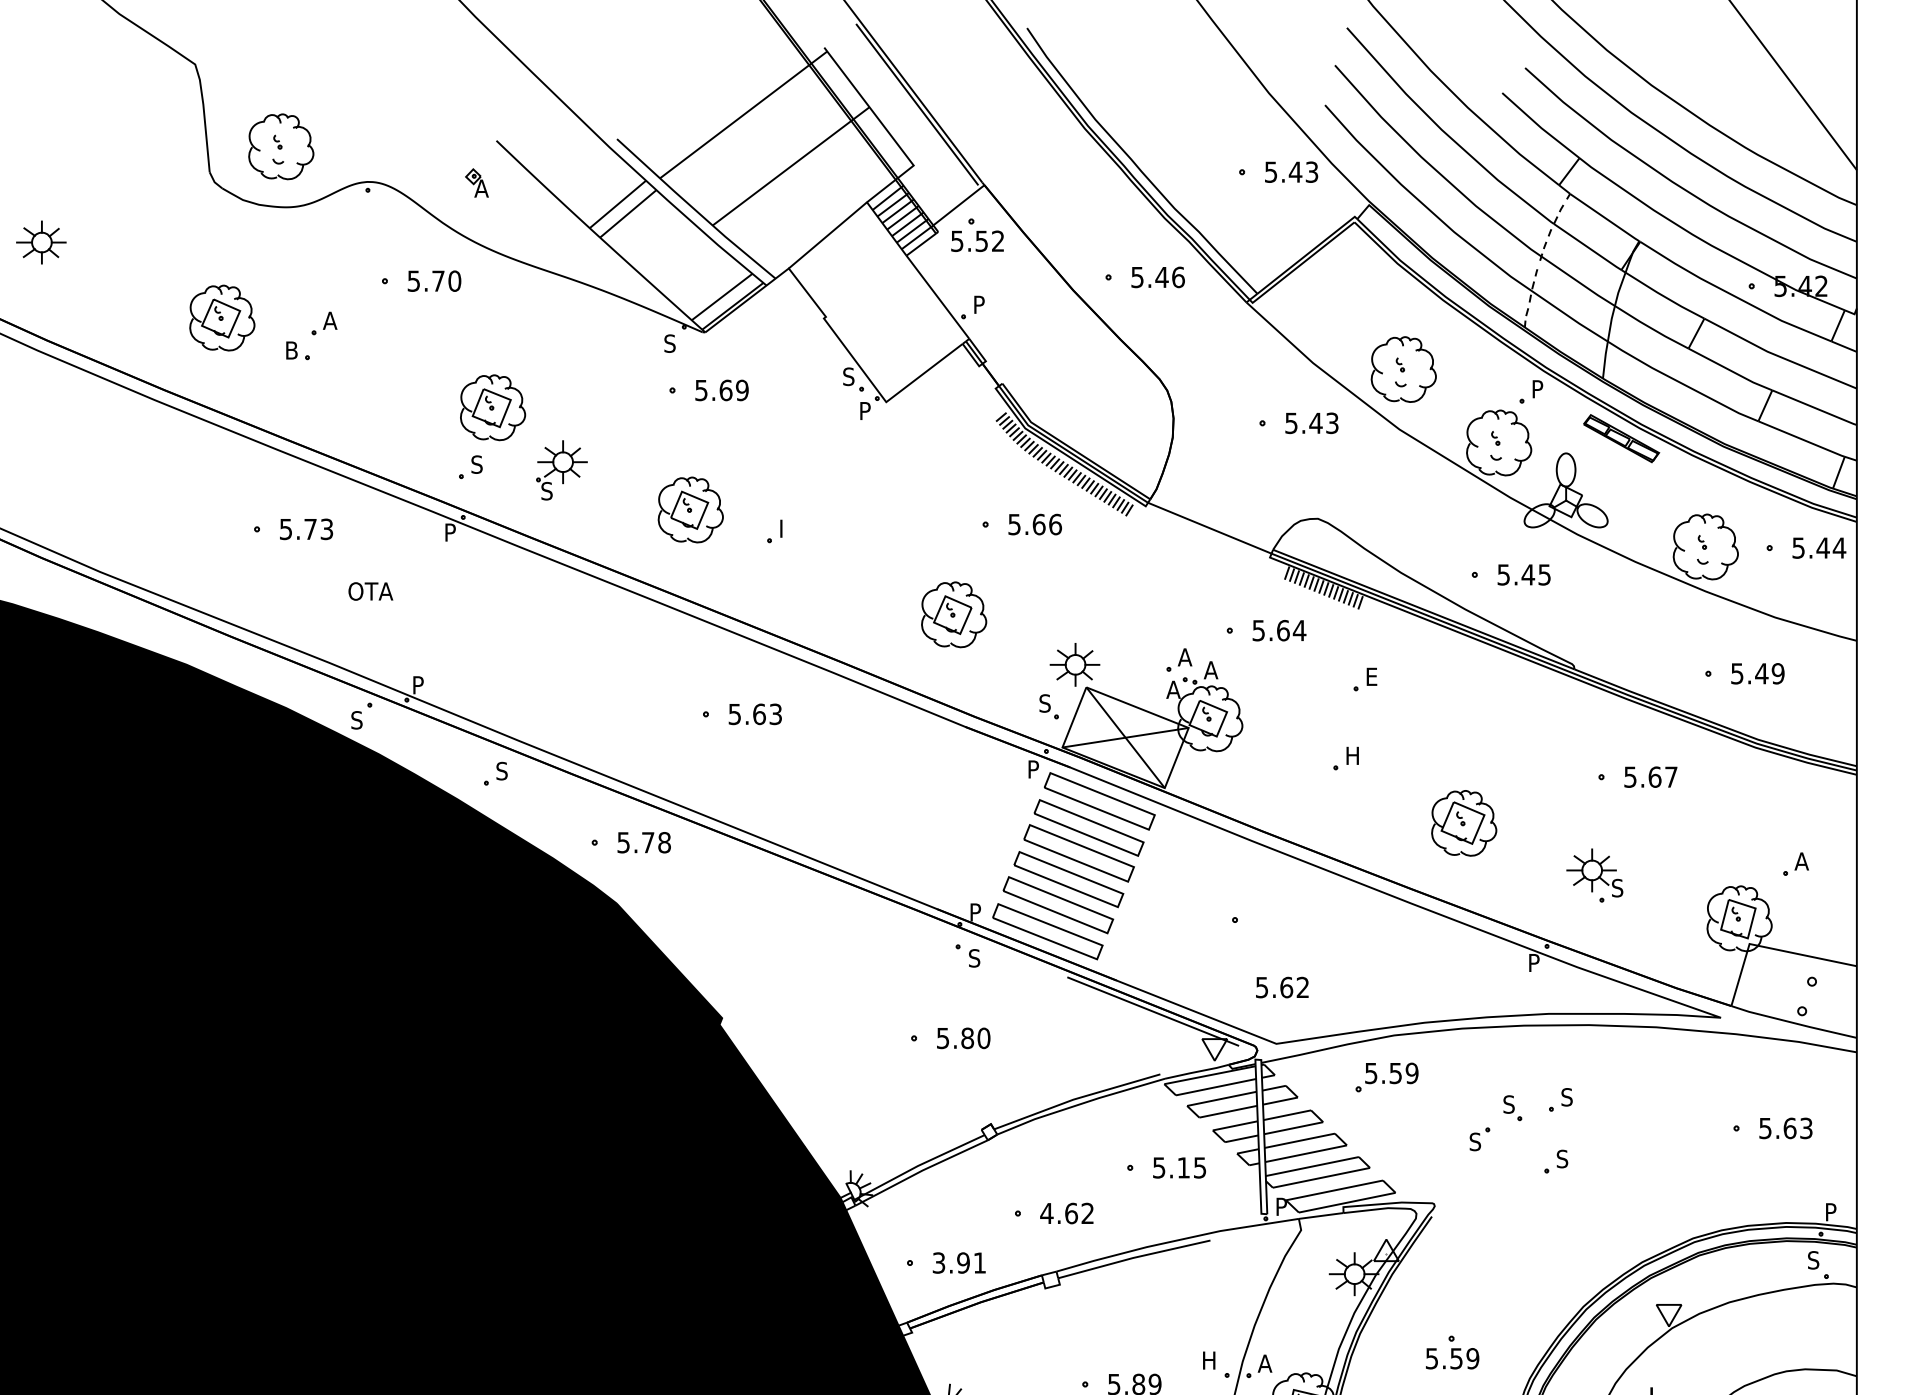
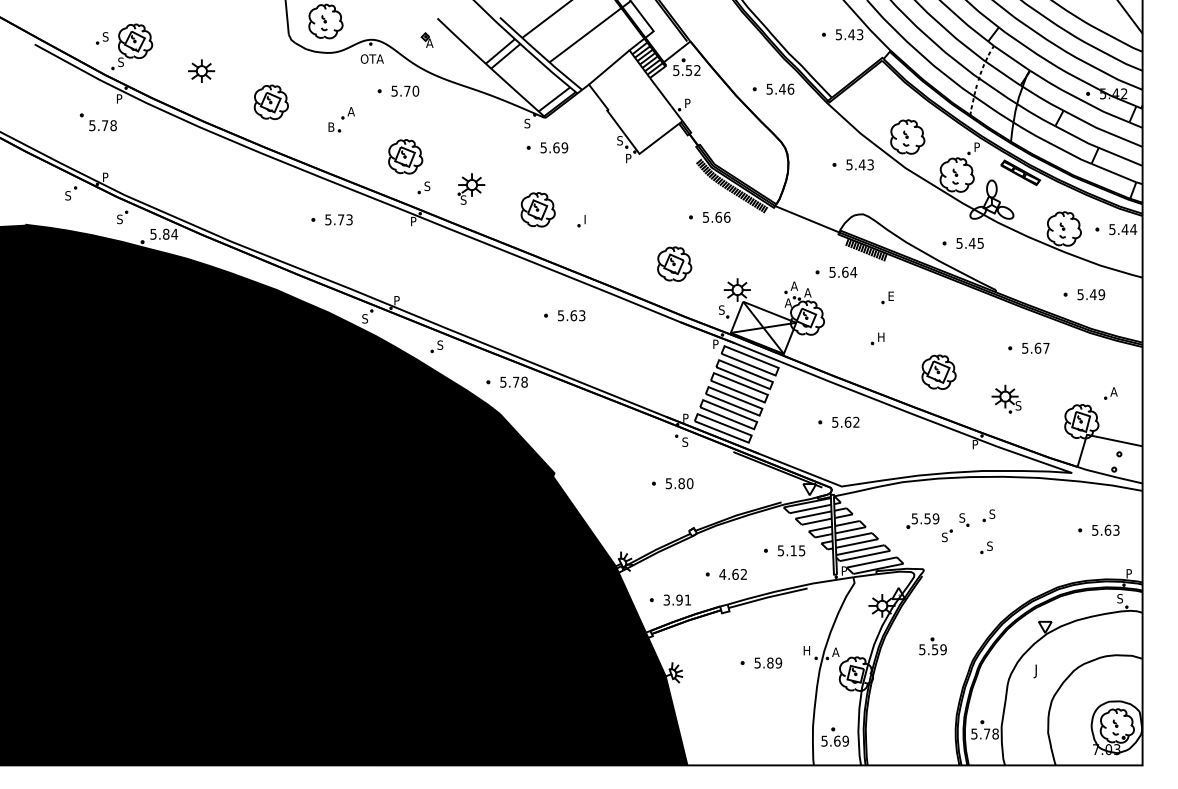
part: (220, 318) -> (270, 102), moved
part: (492, 407) -> (405, 156), moved
text: (369, 590) -> (371, 58), moved
text: (1281, 985) -> (845, 421), moved
part: (1385, 1076) -> (922, 520), moved

